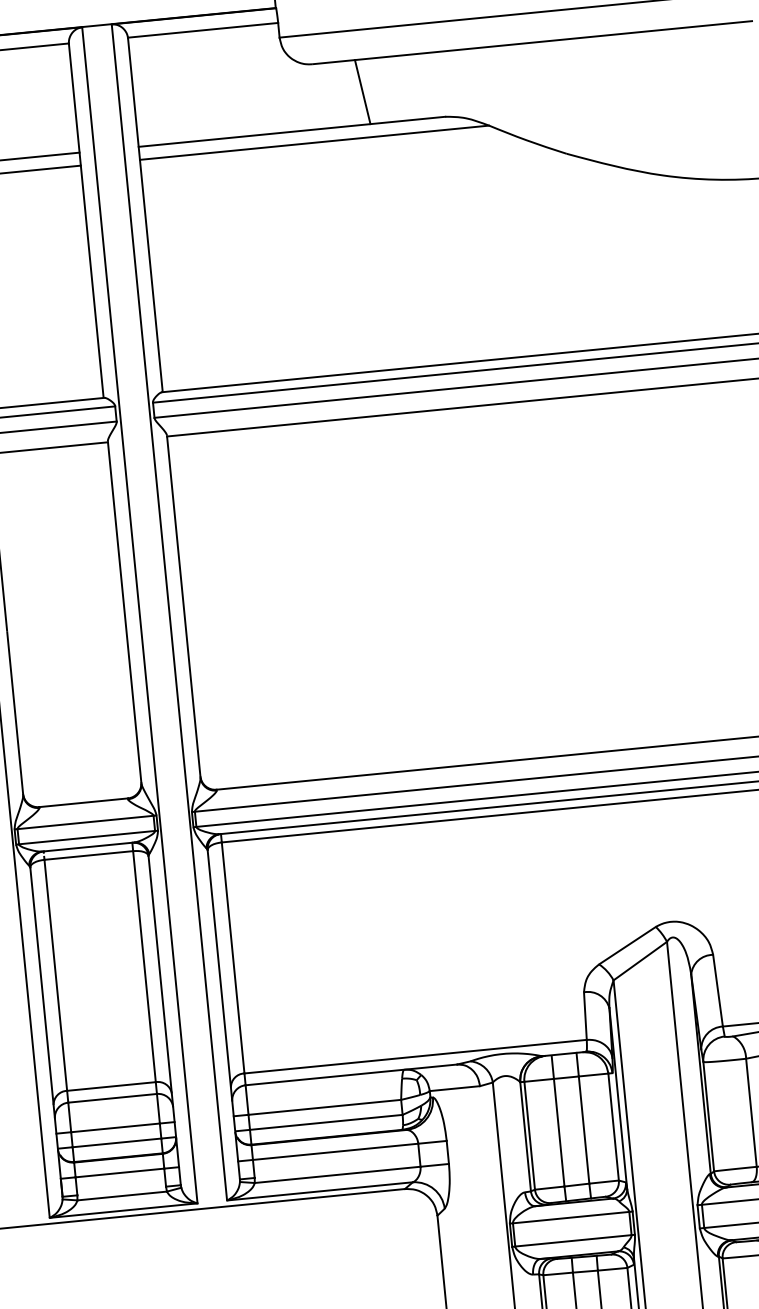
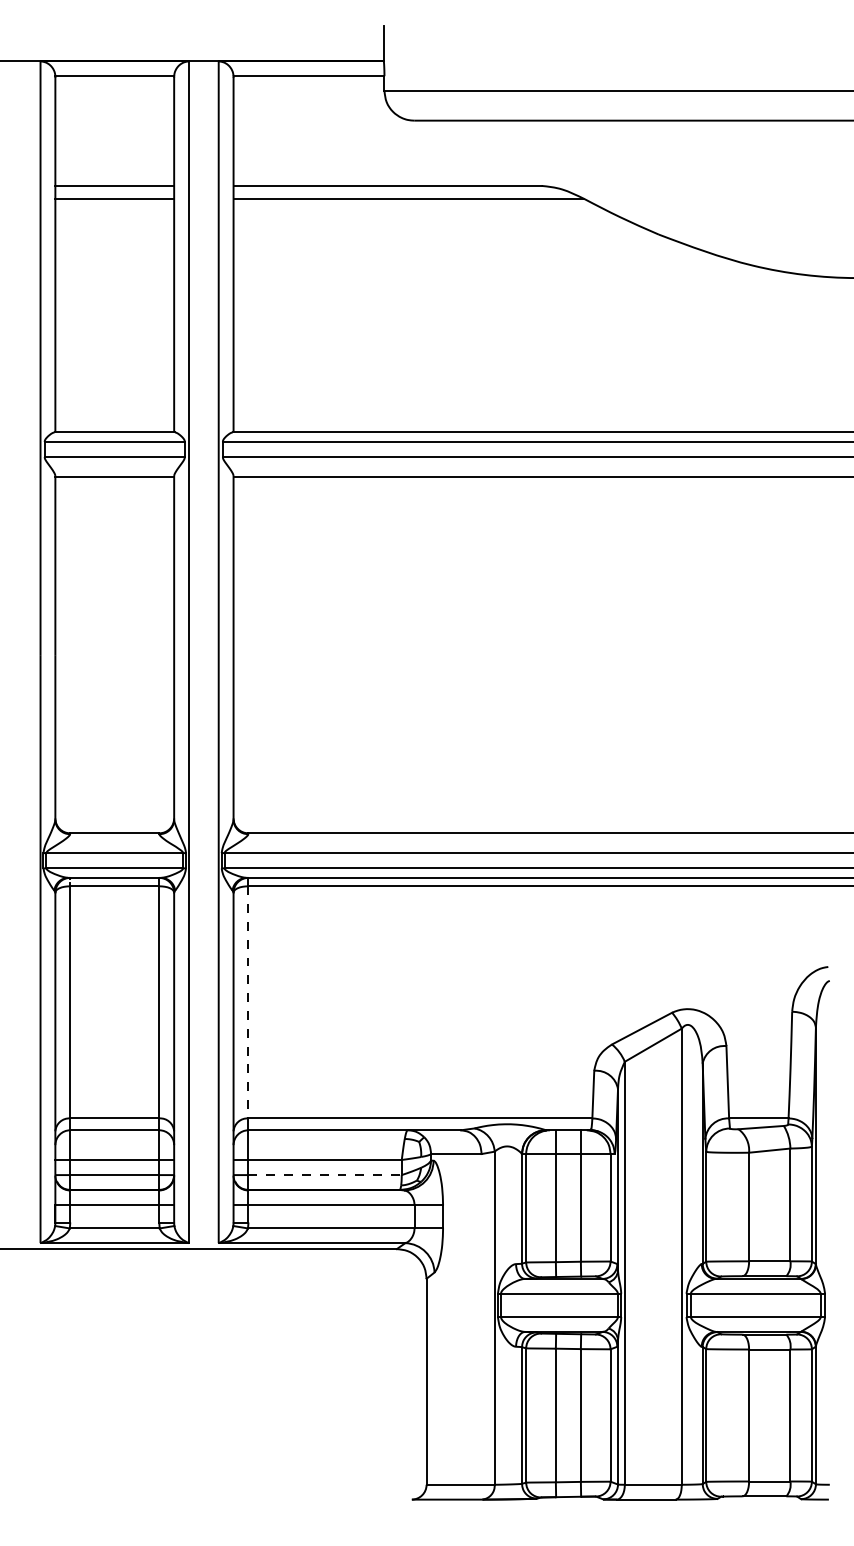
line: (362, 91) -> (461, 152), removed
line: (233, 958) -> (248, 1002), solid -> dashed
line: (326, 1122) -> (325, 1175), solid -> dashed

